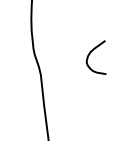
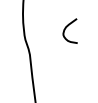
curve: (92, 52) -> (67, 27), moved

